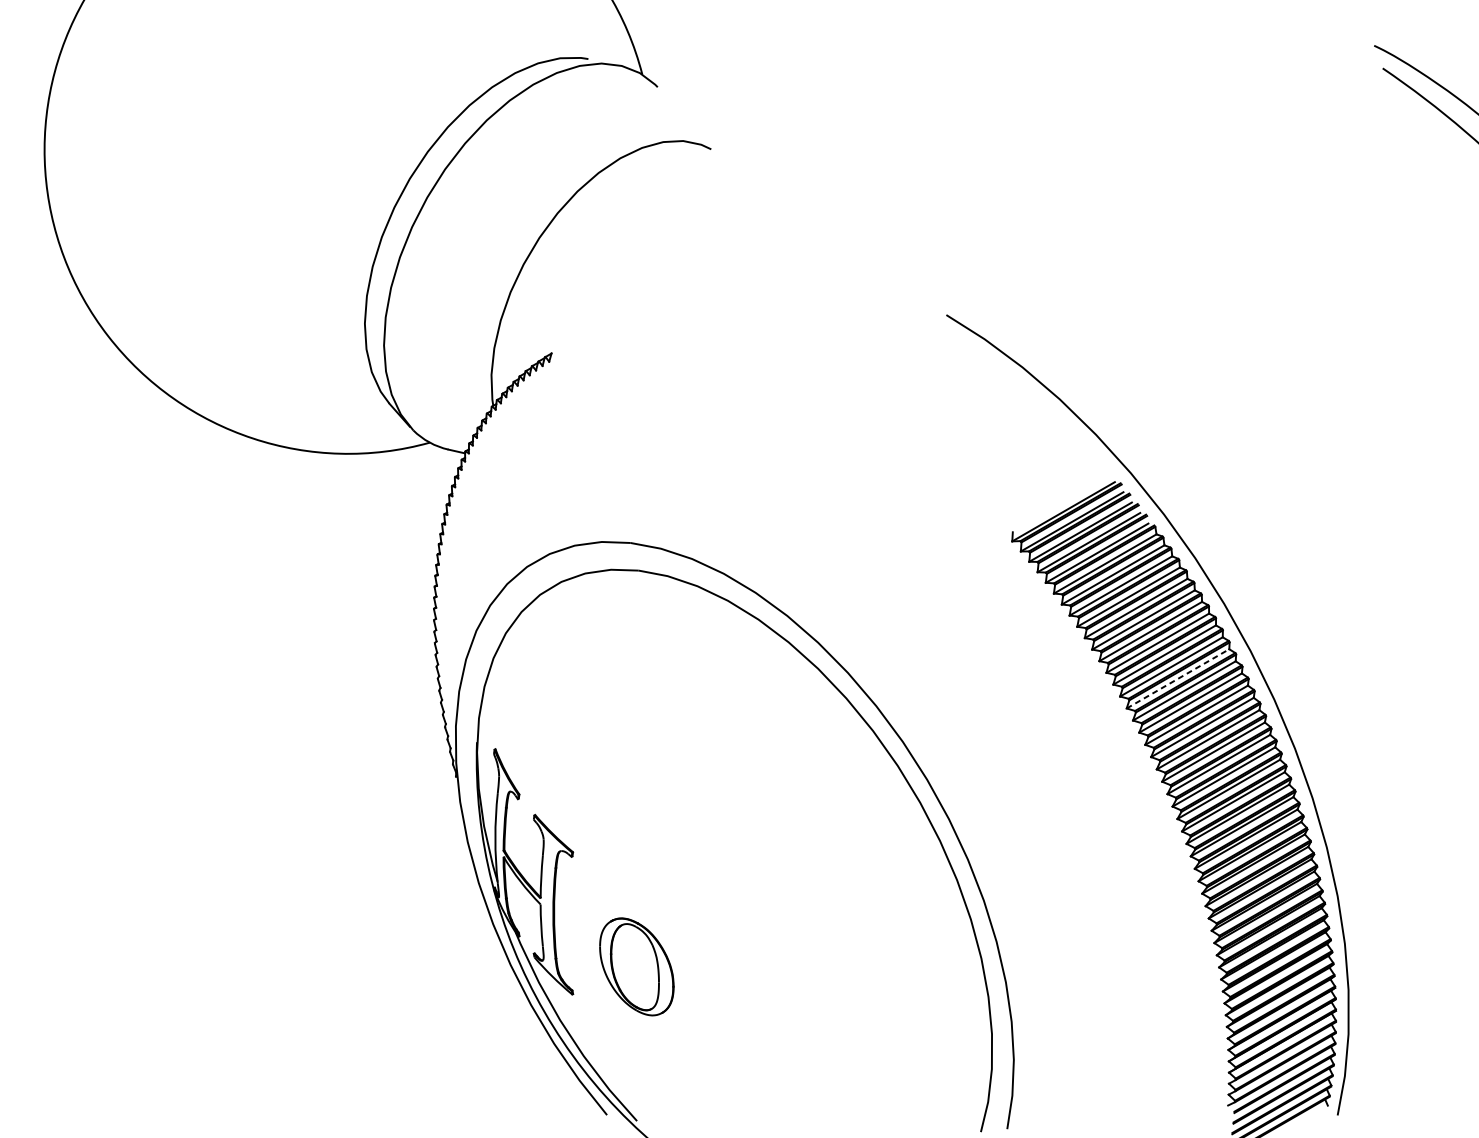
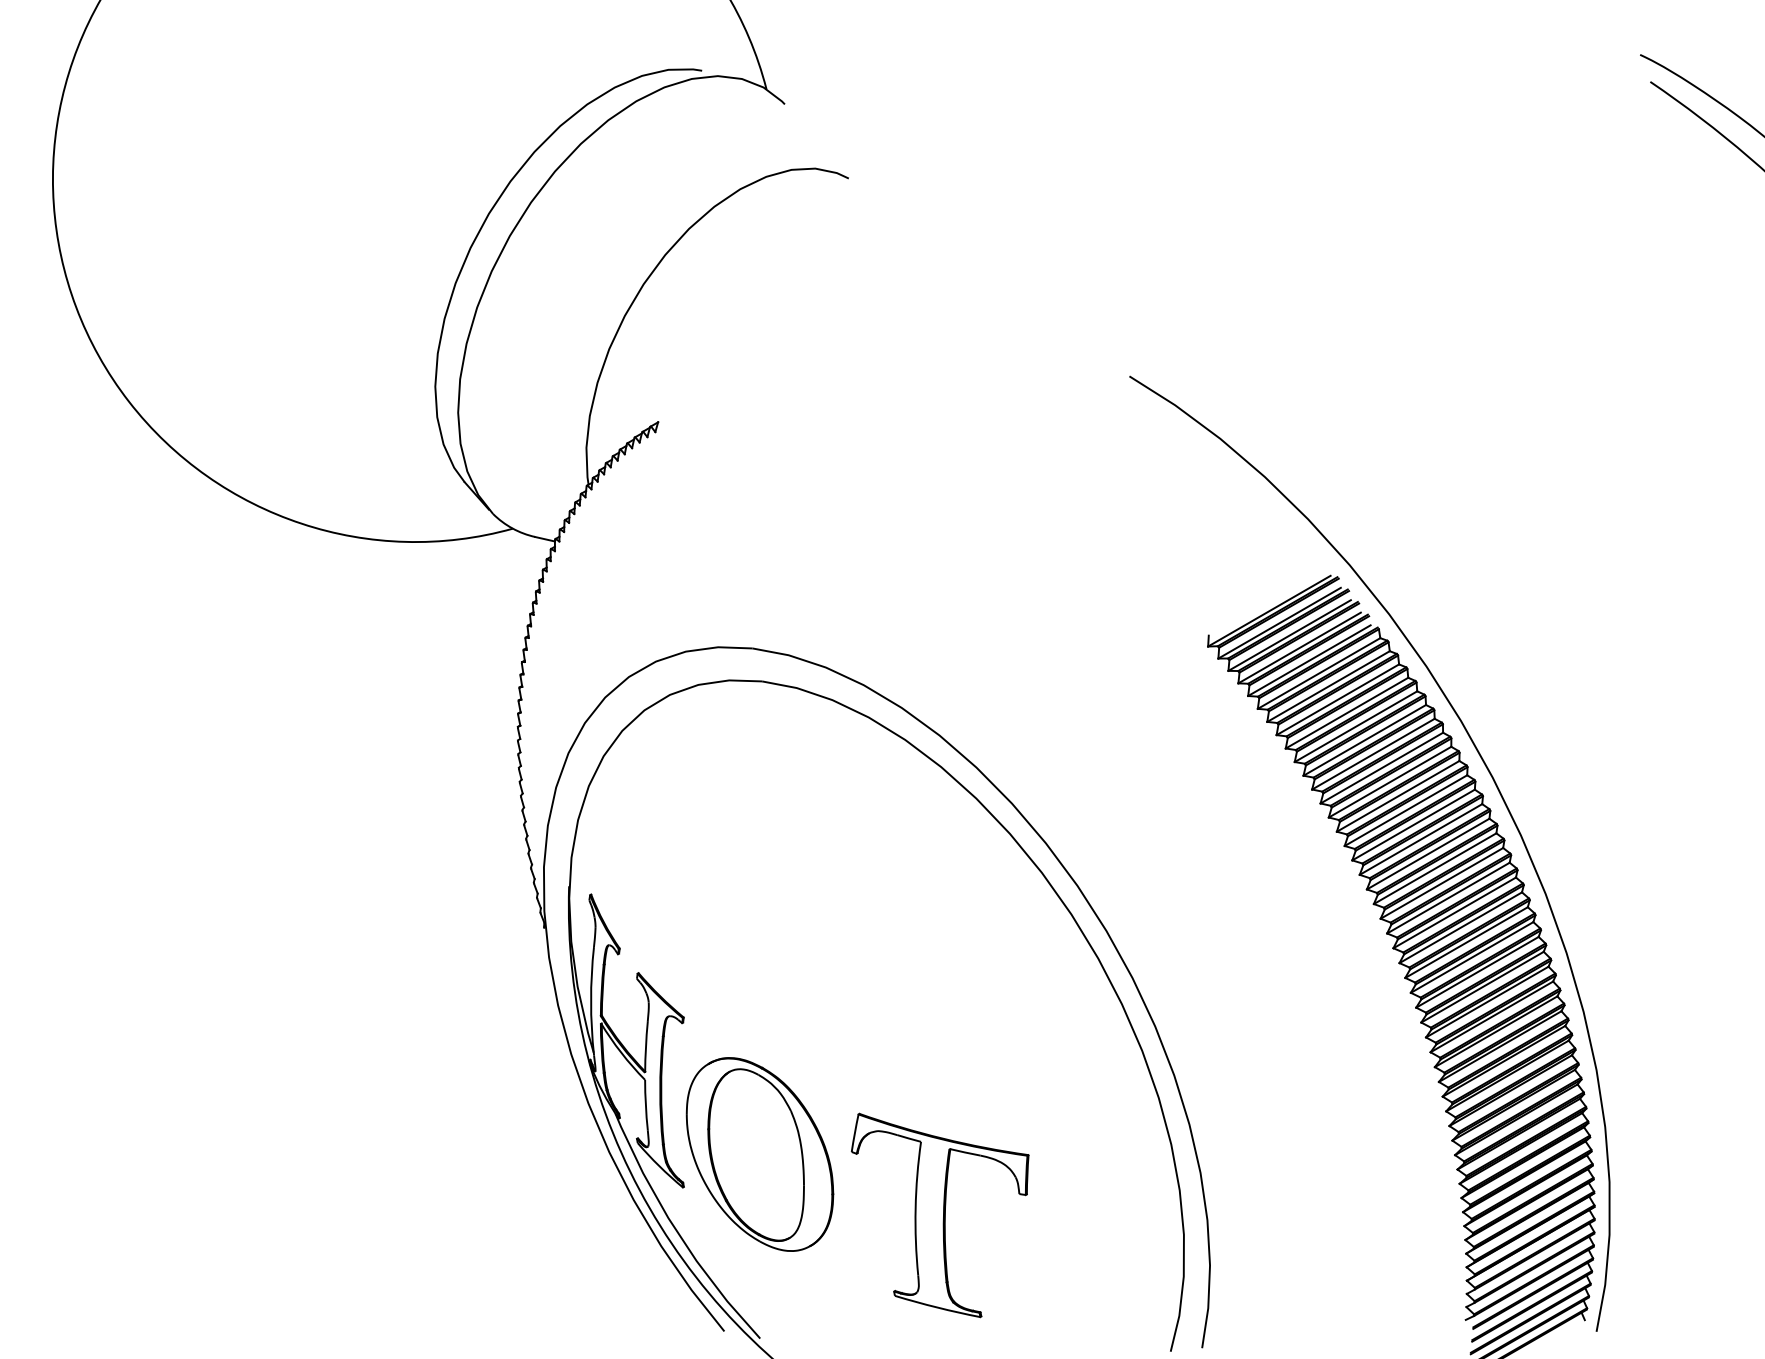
line: (1177, 678) -> (1405, 810), dashed -> solid
part: (636, 966) -> (759, 1154), size x1.67
part: (787, 1018) -> (939, 1215), added

